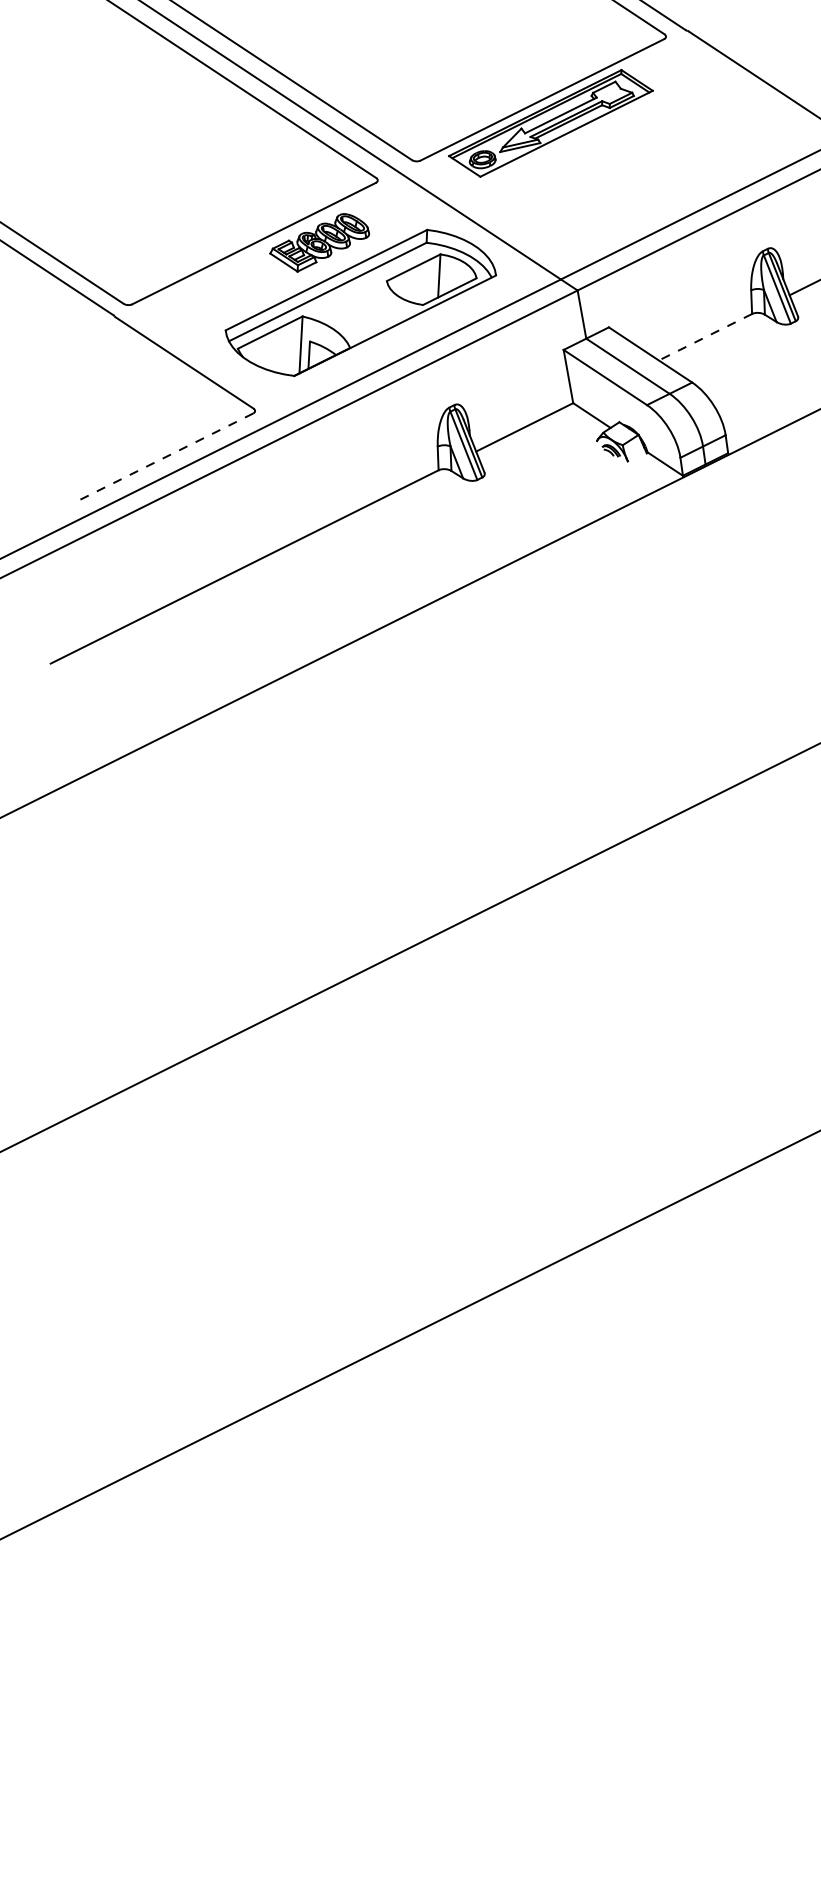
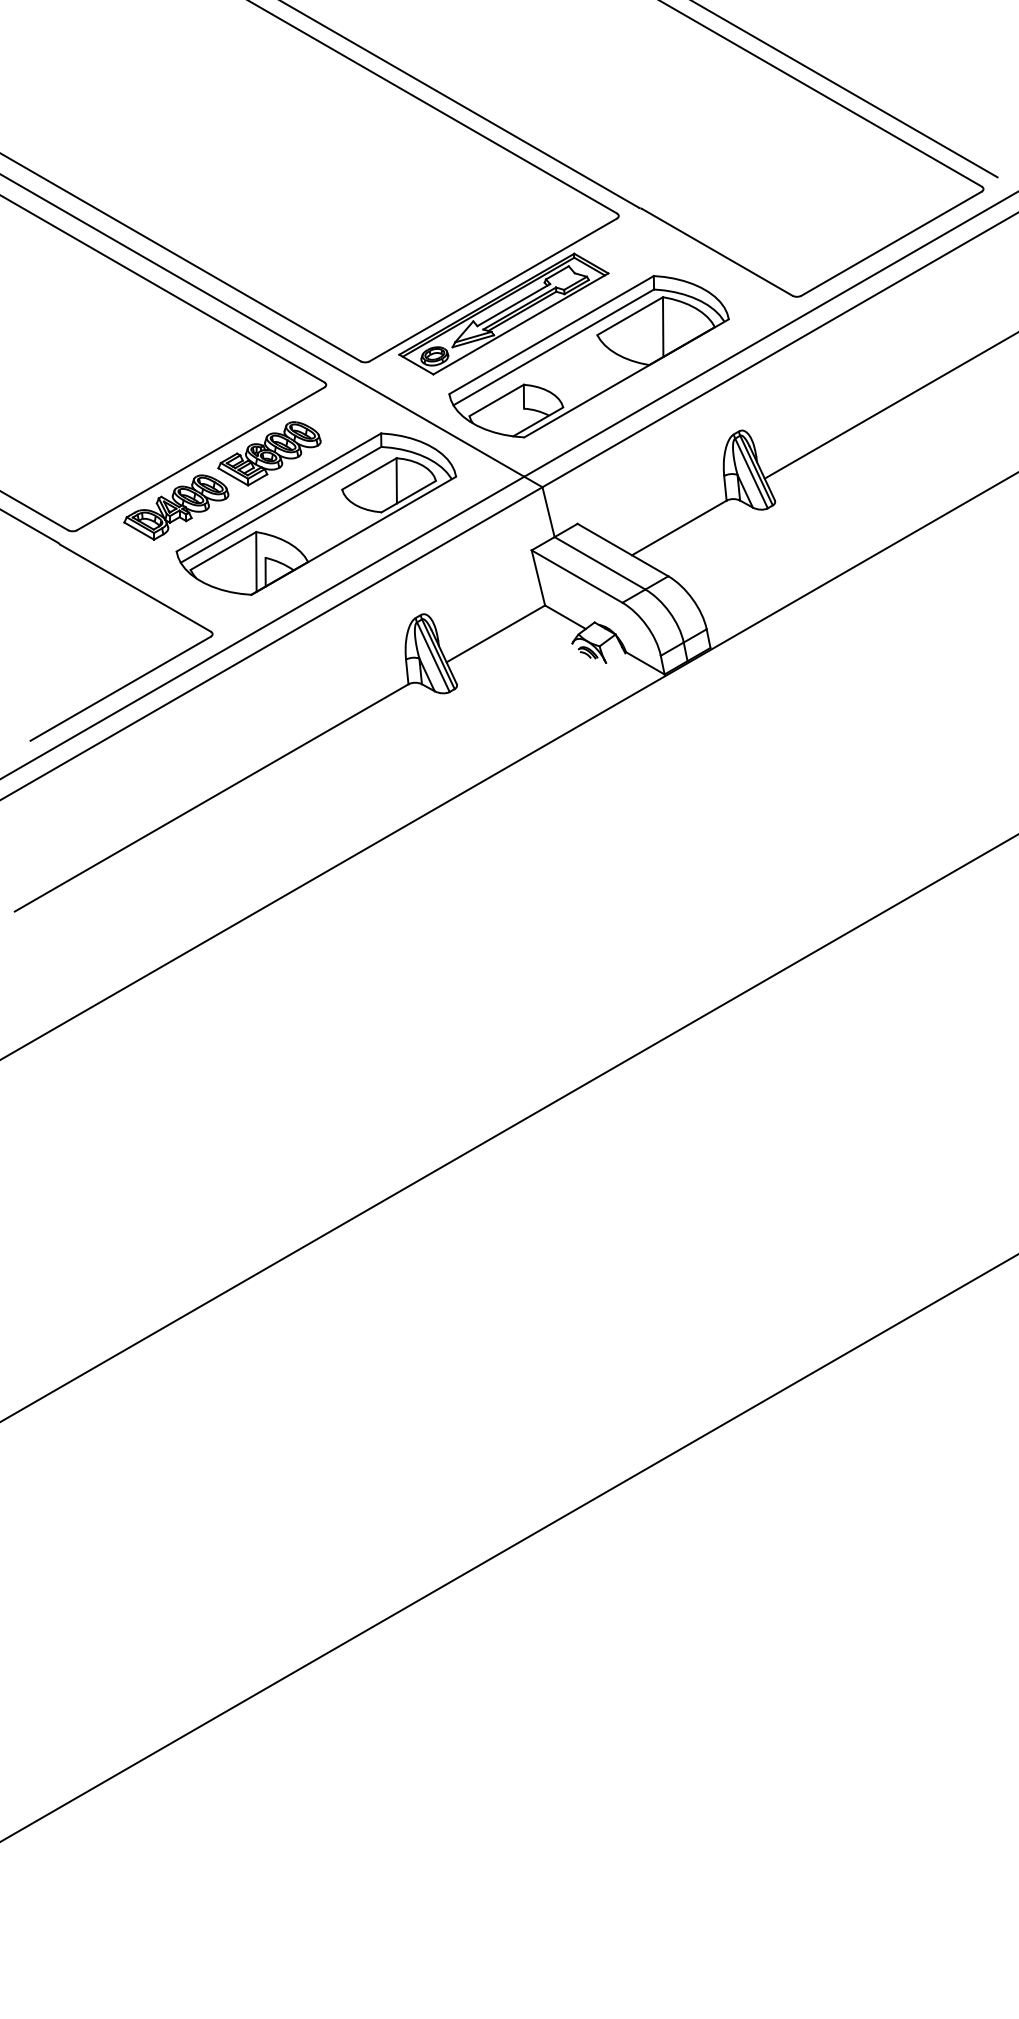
part: (629, 168) -> (588, 356), added
part: (228, 288) -> (176, 507), added
line: (705, 336) -> (679, 527), dashed -> solid
line: (164, 458) -> (120, 689), dashed -> solid

